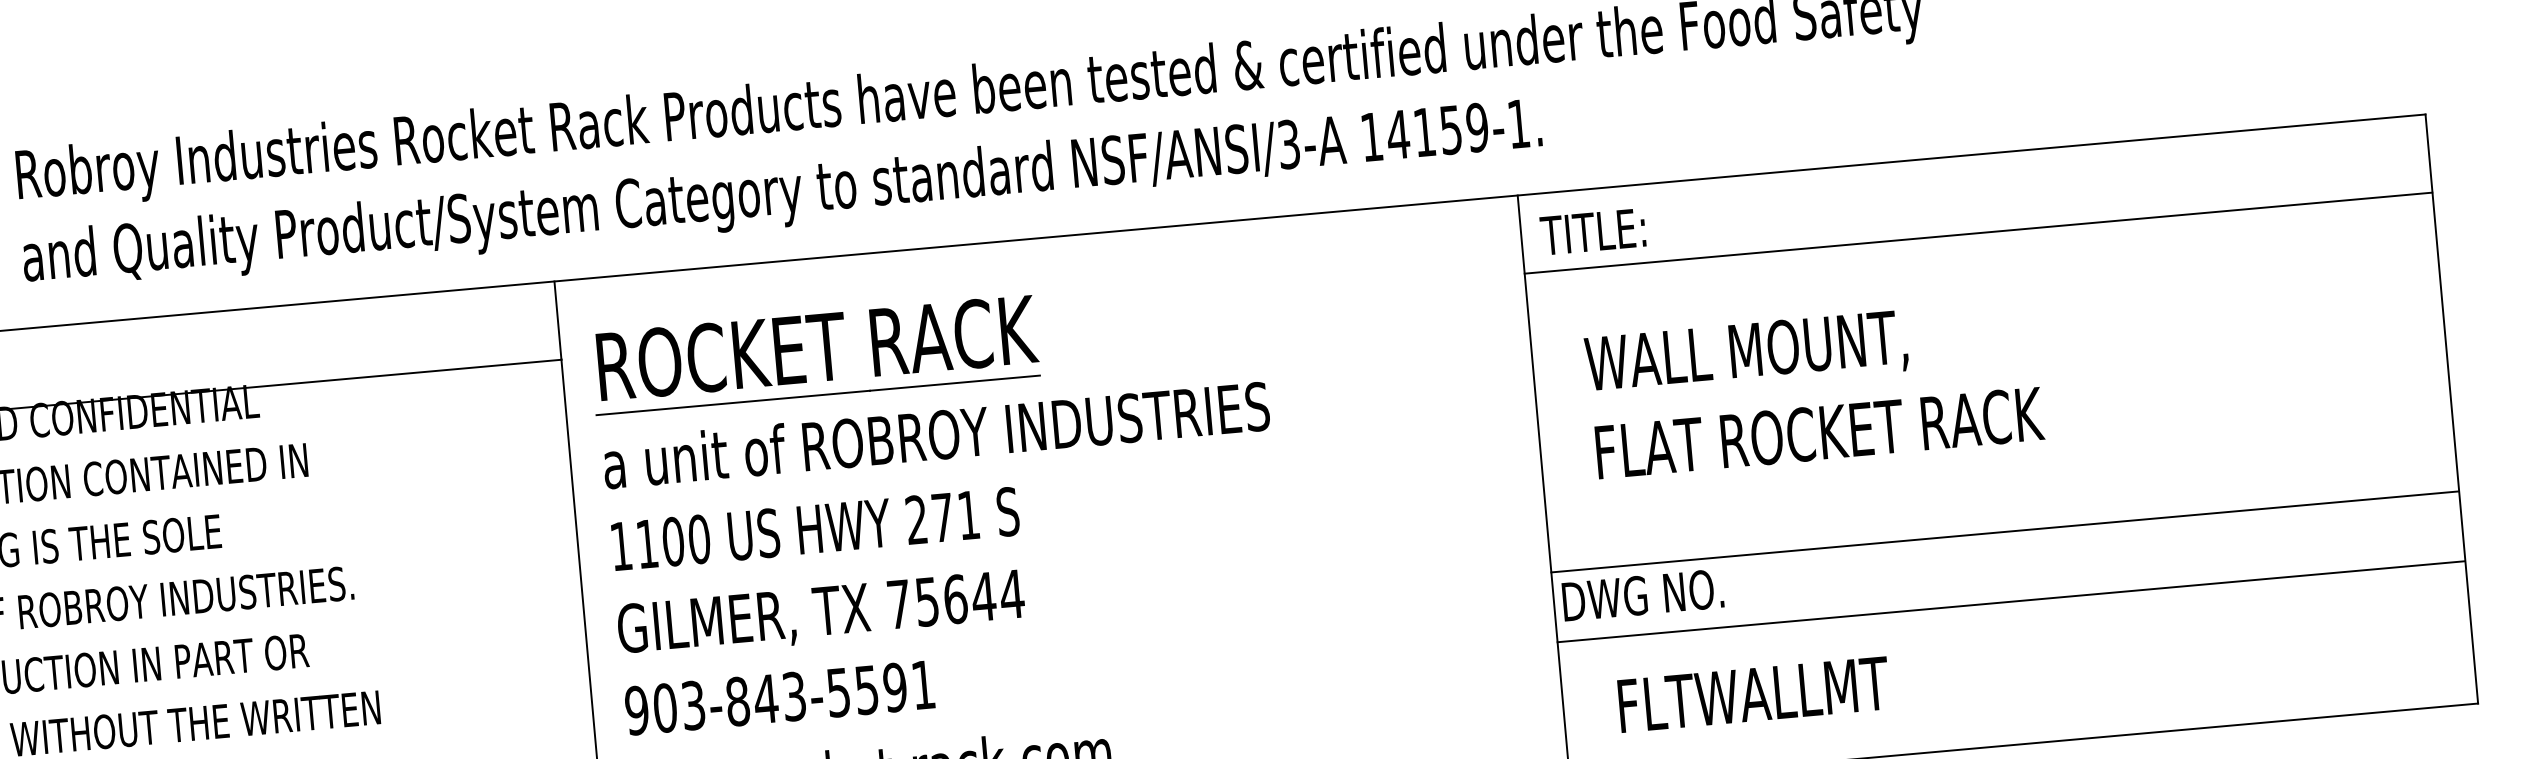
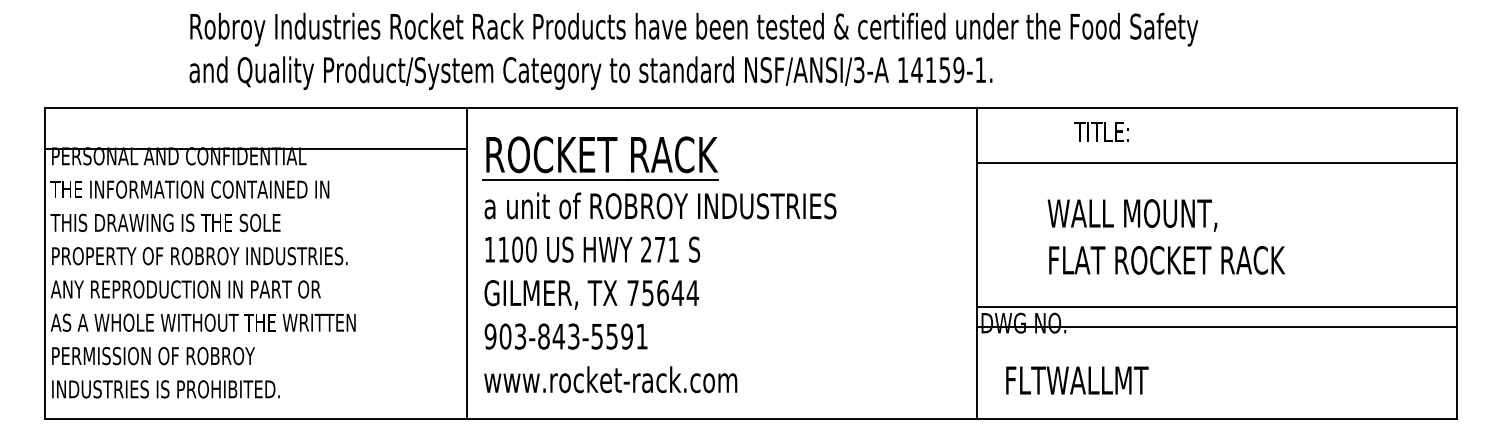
text: (1592, 230) -> (1101, 131), moved
line: (1977, 232) -> (1216, 162), moved
text: (1814, 388) -> (1166, 236), moved
line: (2010, 601) -> (1216, 326), moved

